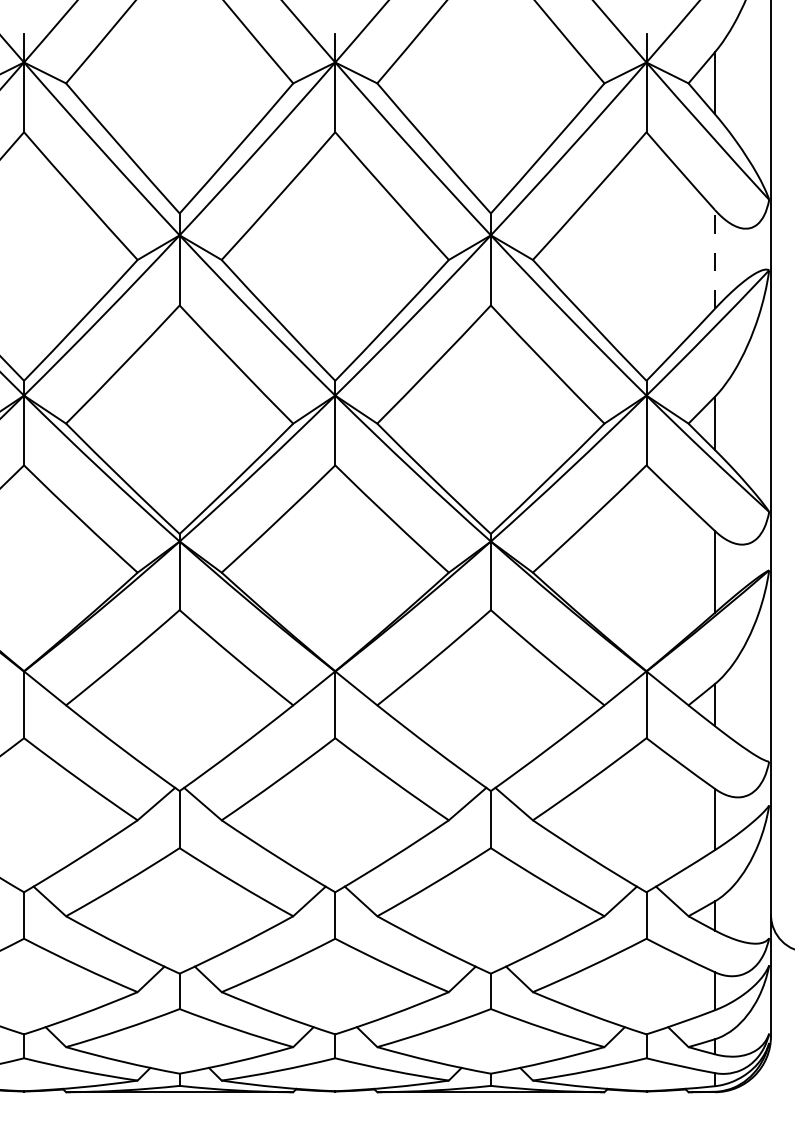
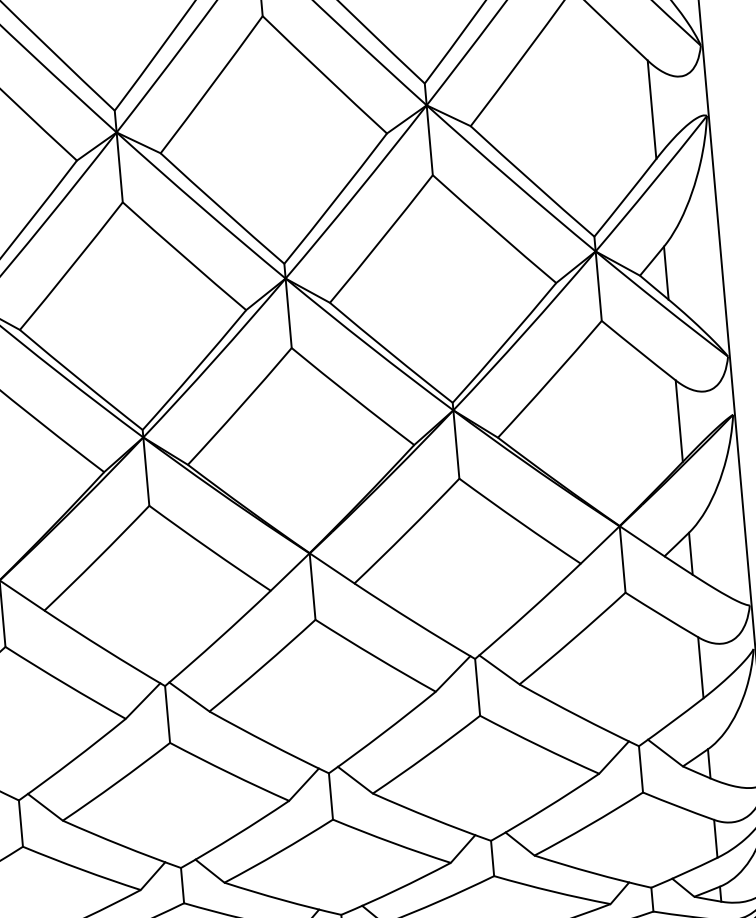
line: (714, 258) -> (651, 108), dashed -> solid

